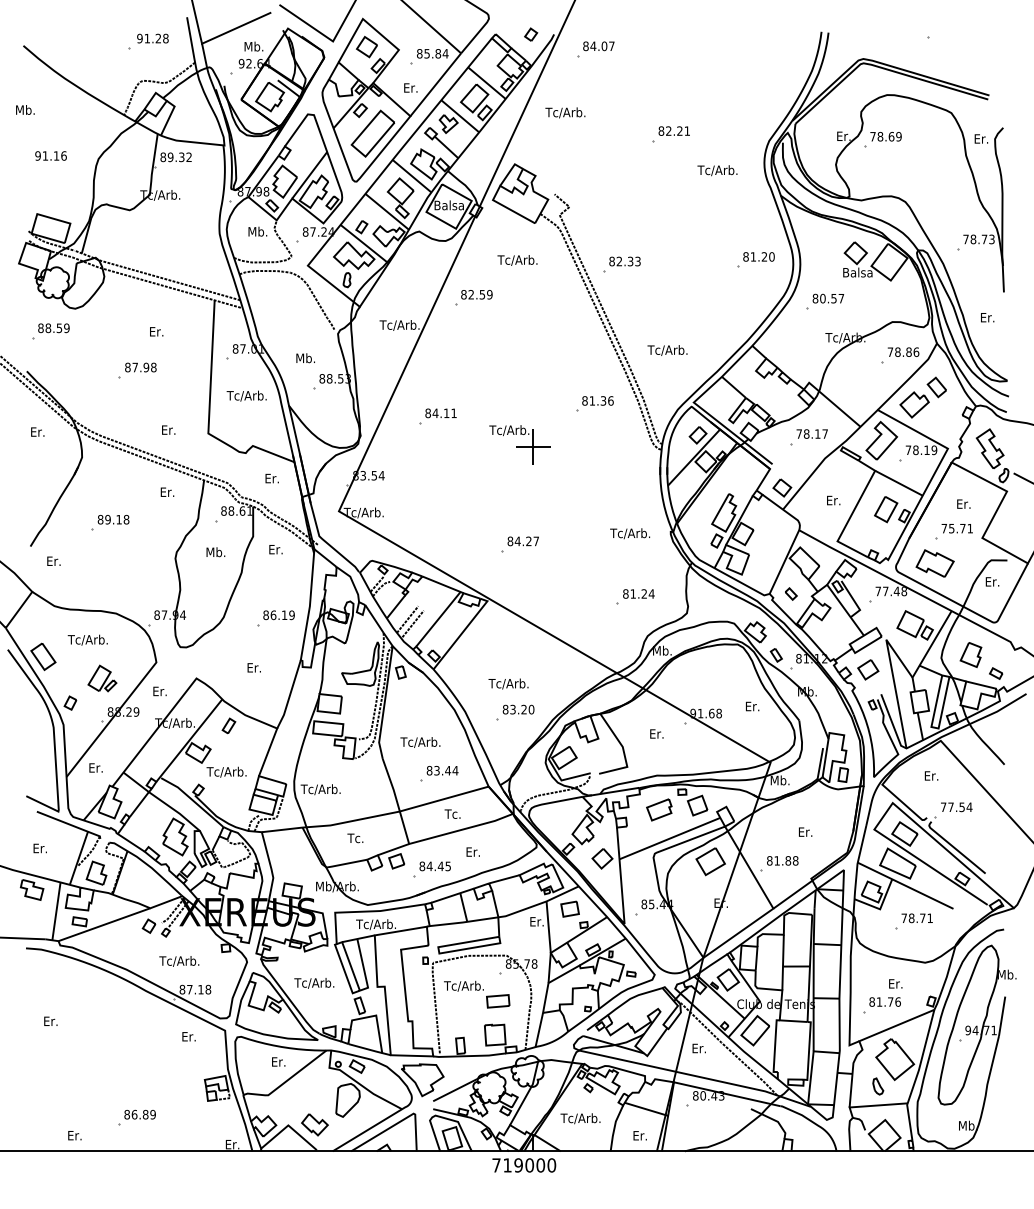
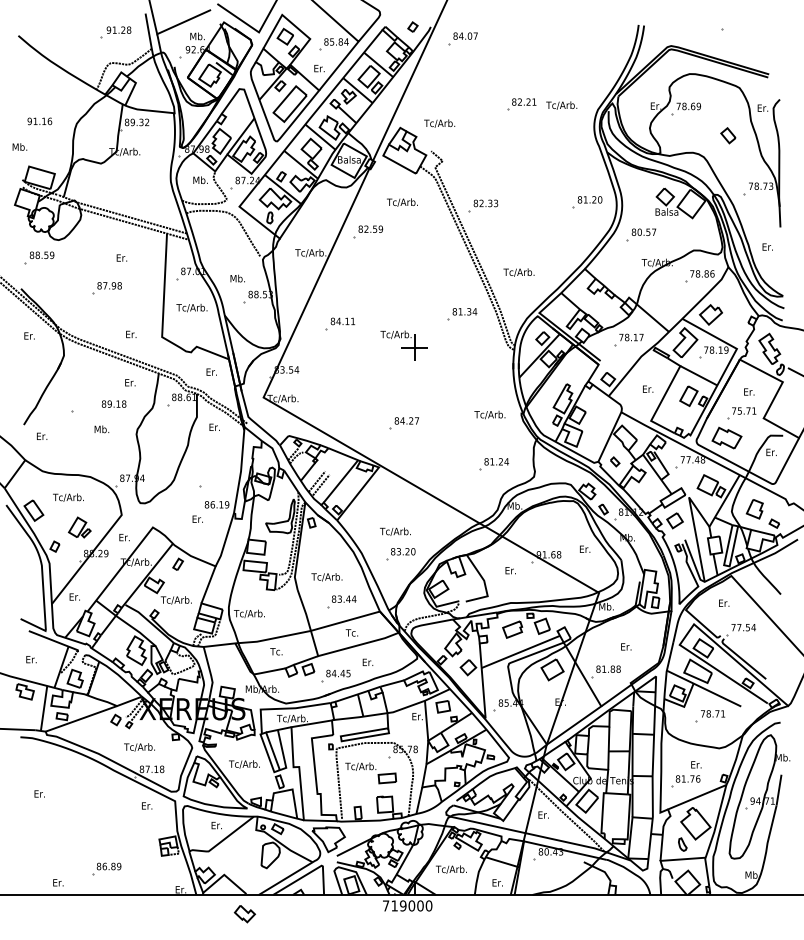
text: (25, 109) -> (20, 146), moved
text: (565, 112) -> (439, 123), moved
text: (717, 170) -> (561, 105), moved
part: (936, 387) -> (728, 135), moved
text: (610, 400) -> (474, 311), 81.36 -> 81.34
text: (113, 519) -> (114, 403), moved
text: (215, 552) -> (101, 429), moved
text: (278, 615) -> (216, 504), moved
part: (314, 1124) -> (244, 913), moved

